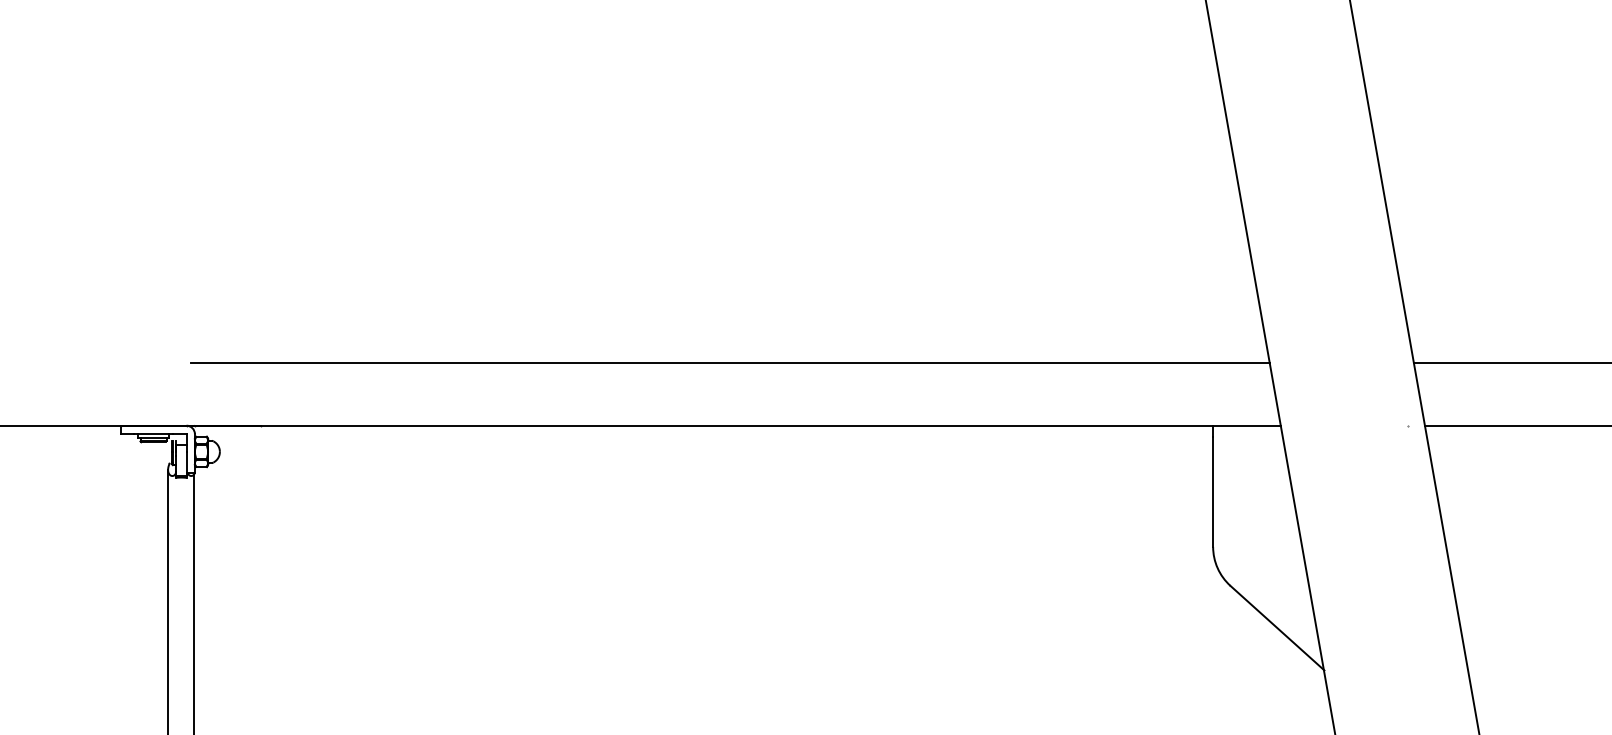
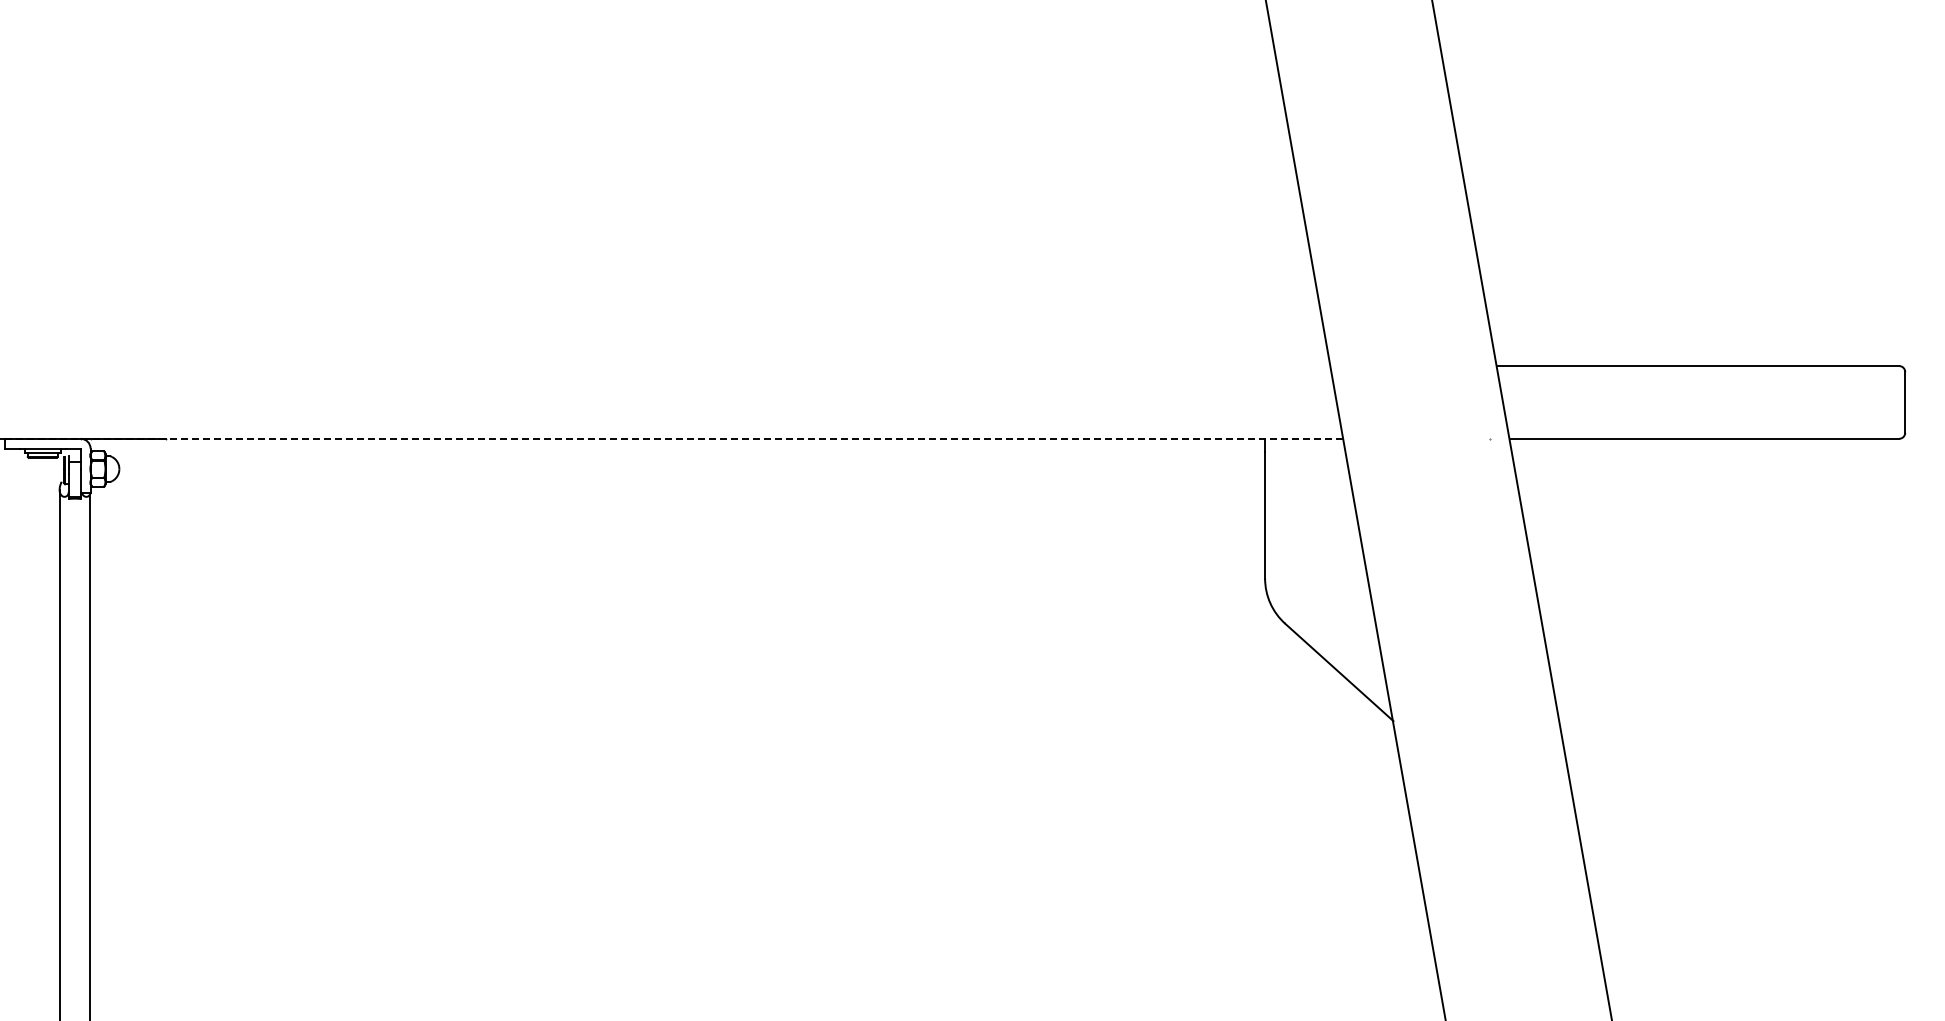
line: (729, 362) -> (707, 366), removed
line: (701, 425) -> (674, 438), solid -> dashed

